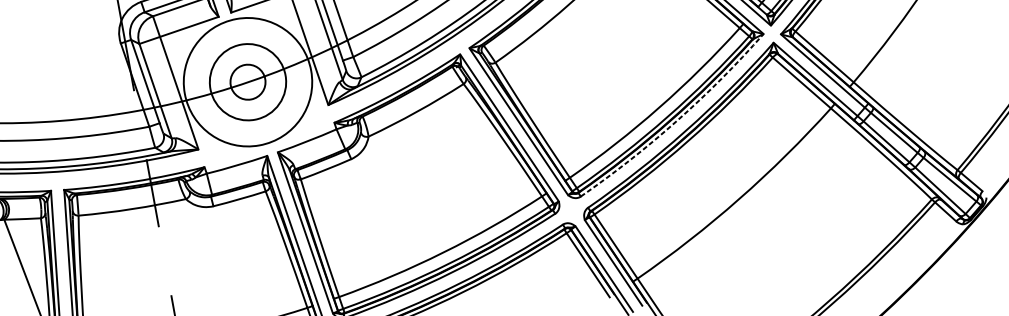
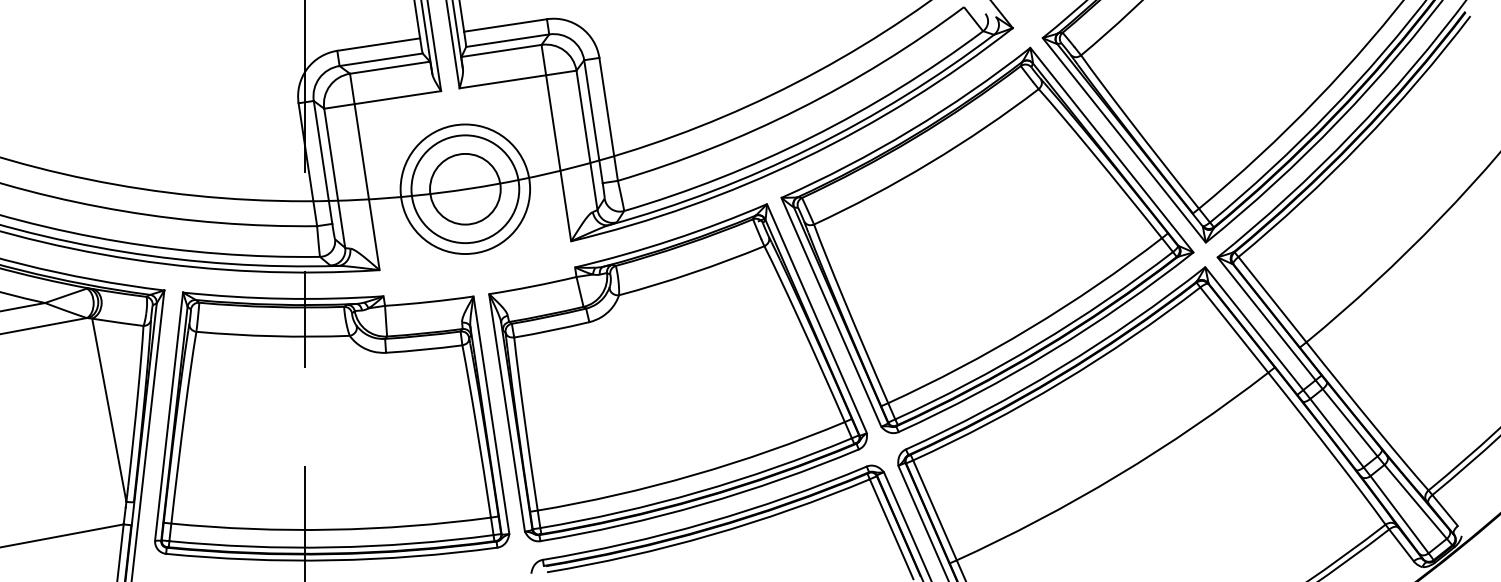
circle: (247, 81) -> (465, 188), size x1.43
circle: (248, 82) -> (465, 189), size x0.71
arc: (677, 121) -> (1051, 351), dashed -> solid

